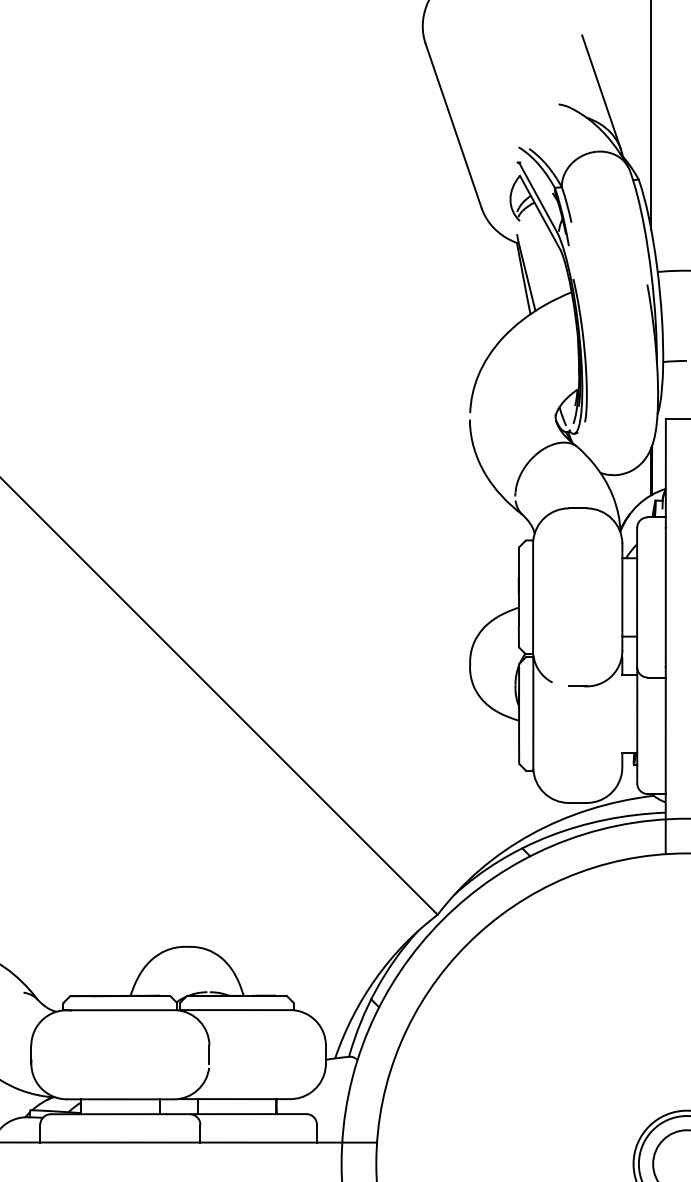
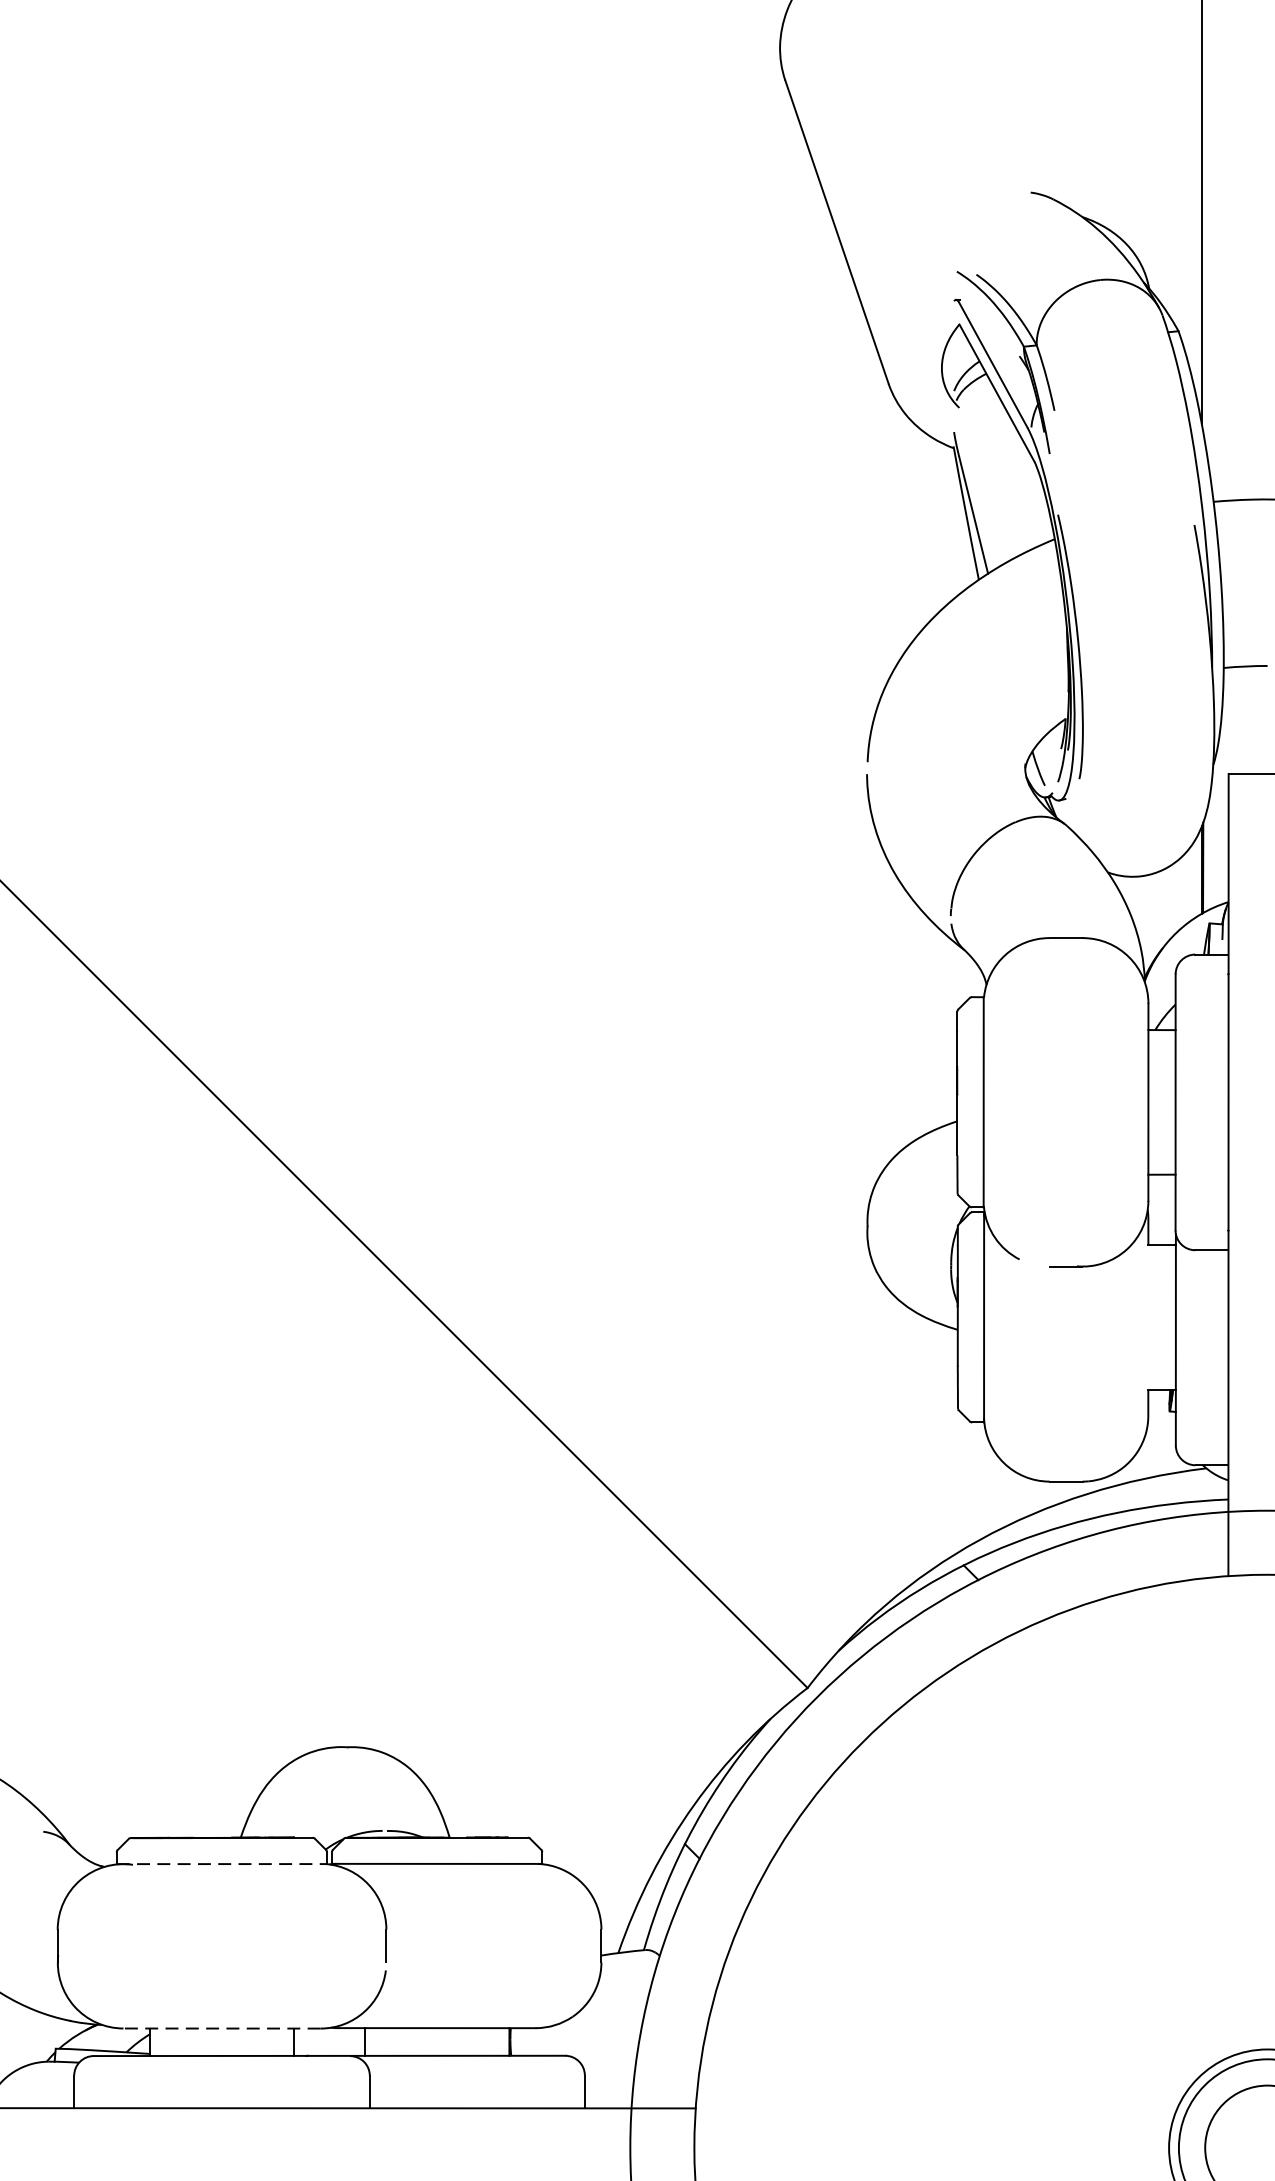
line: (601, 92) -> (1109, 170), removed
line: (120, 1010) -> (222, 1864), solid -> dashed
line: (119, 1099) -> (220, 2028), solid -> dashed

